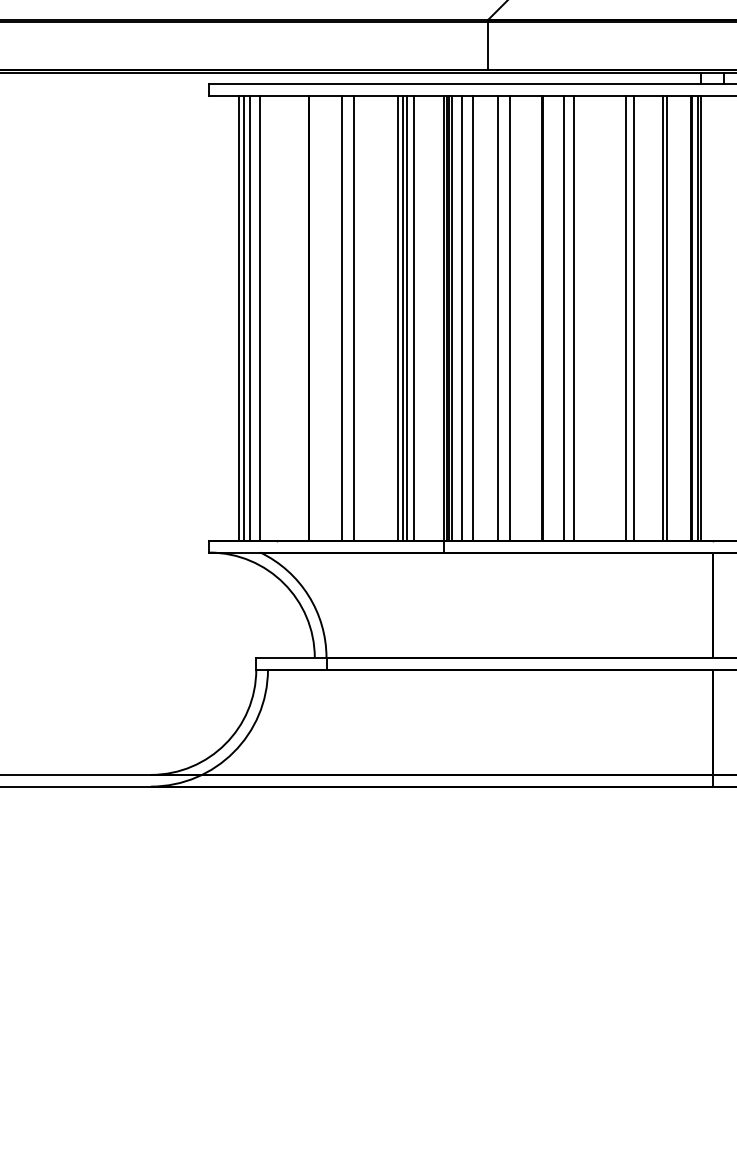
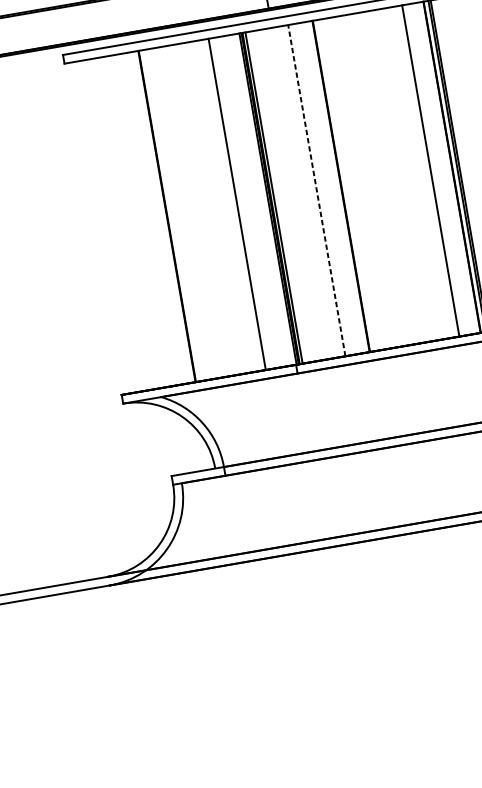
line: (509, 317) -> (316, 189), solid -> dashed
line: (238, 318) -> (114, 225), removed
line: (243, 318) -> (118, 224), removed
line: (250, 318) -> (123, 224), removed
line: (259, 318) -> (130, 222), removed
line: (342, 318) -> (192, 212), removed
line: (353, 318) -> (200, 210), removed
line: (397, 318) -> (233, 205), removed
line: (406, 318) -> (239, 203), removed
line: (414, 318) -> (245, 202), removed
line: (461, 318) -> (280, 196), removed
line: (473, 318) -> (289, 195), removed
line: (498, 318) -> (308, 192), removed
line: (563, 318) -> (356, 183), removed
line: (573, 318) -> (364, 182), removed
line: (625, 318) -> (402, 175), removed
line: (634, 318) -> (409, 174), removed
line: (667, 318) -> (434, 170), removed

